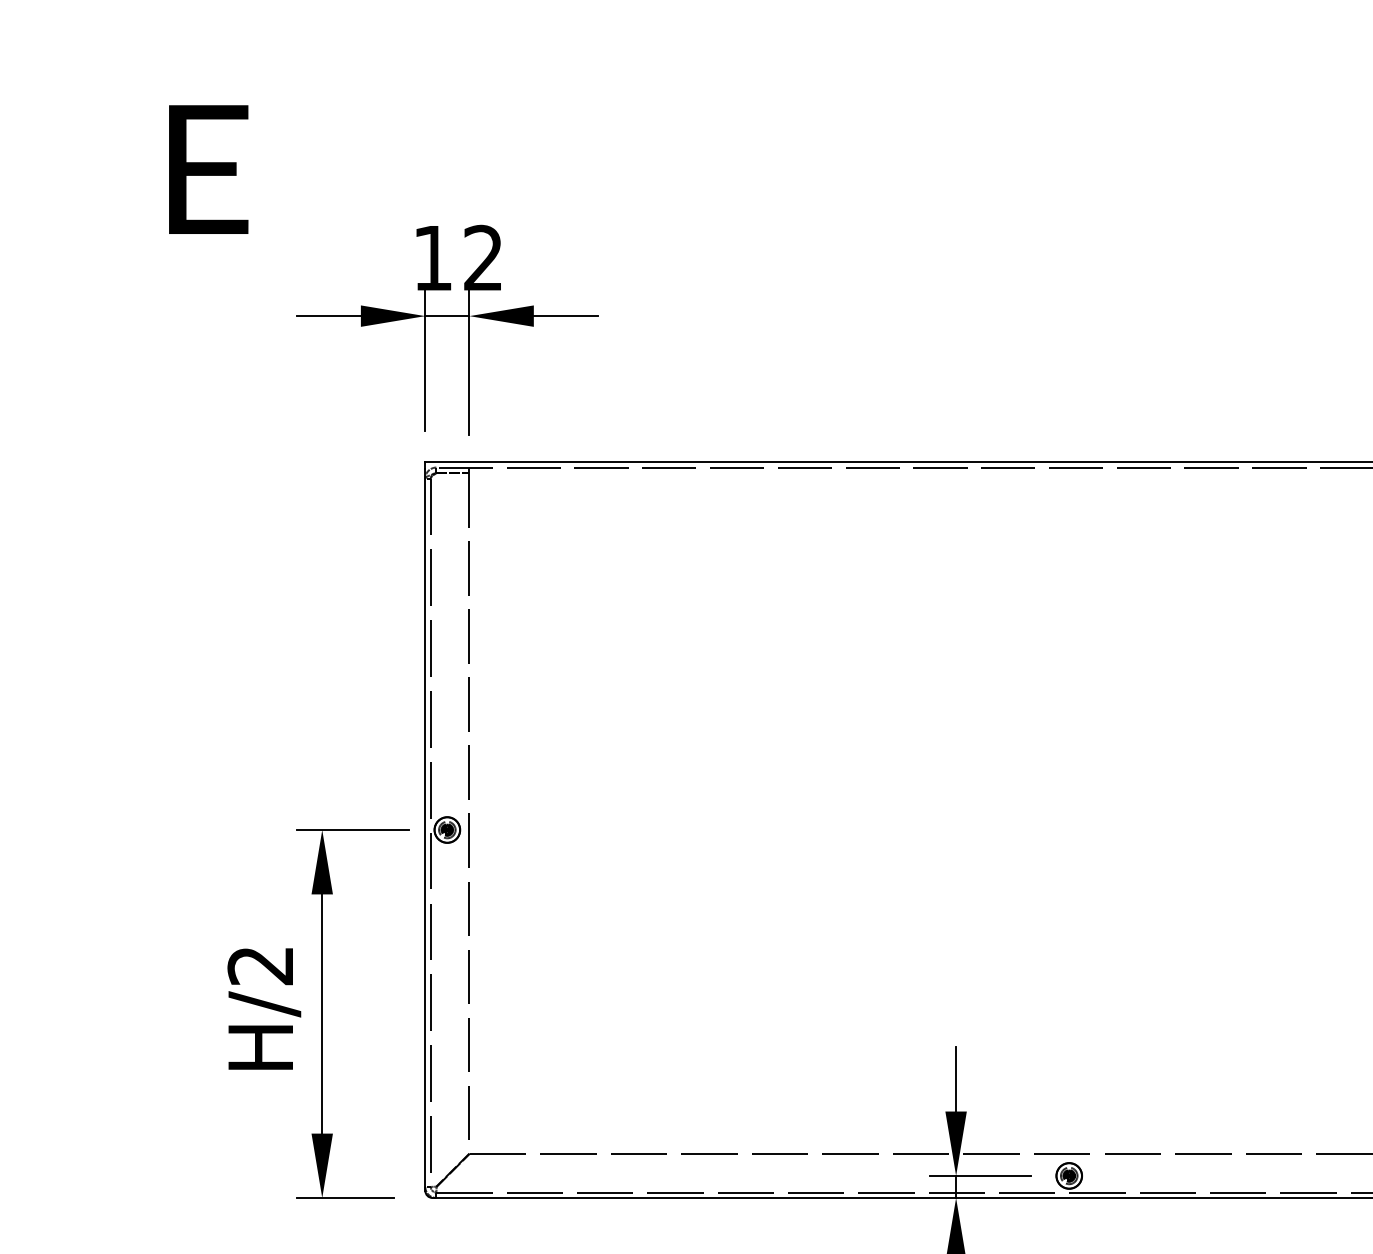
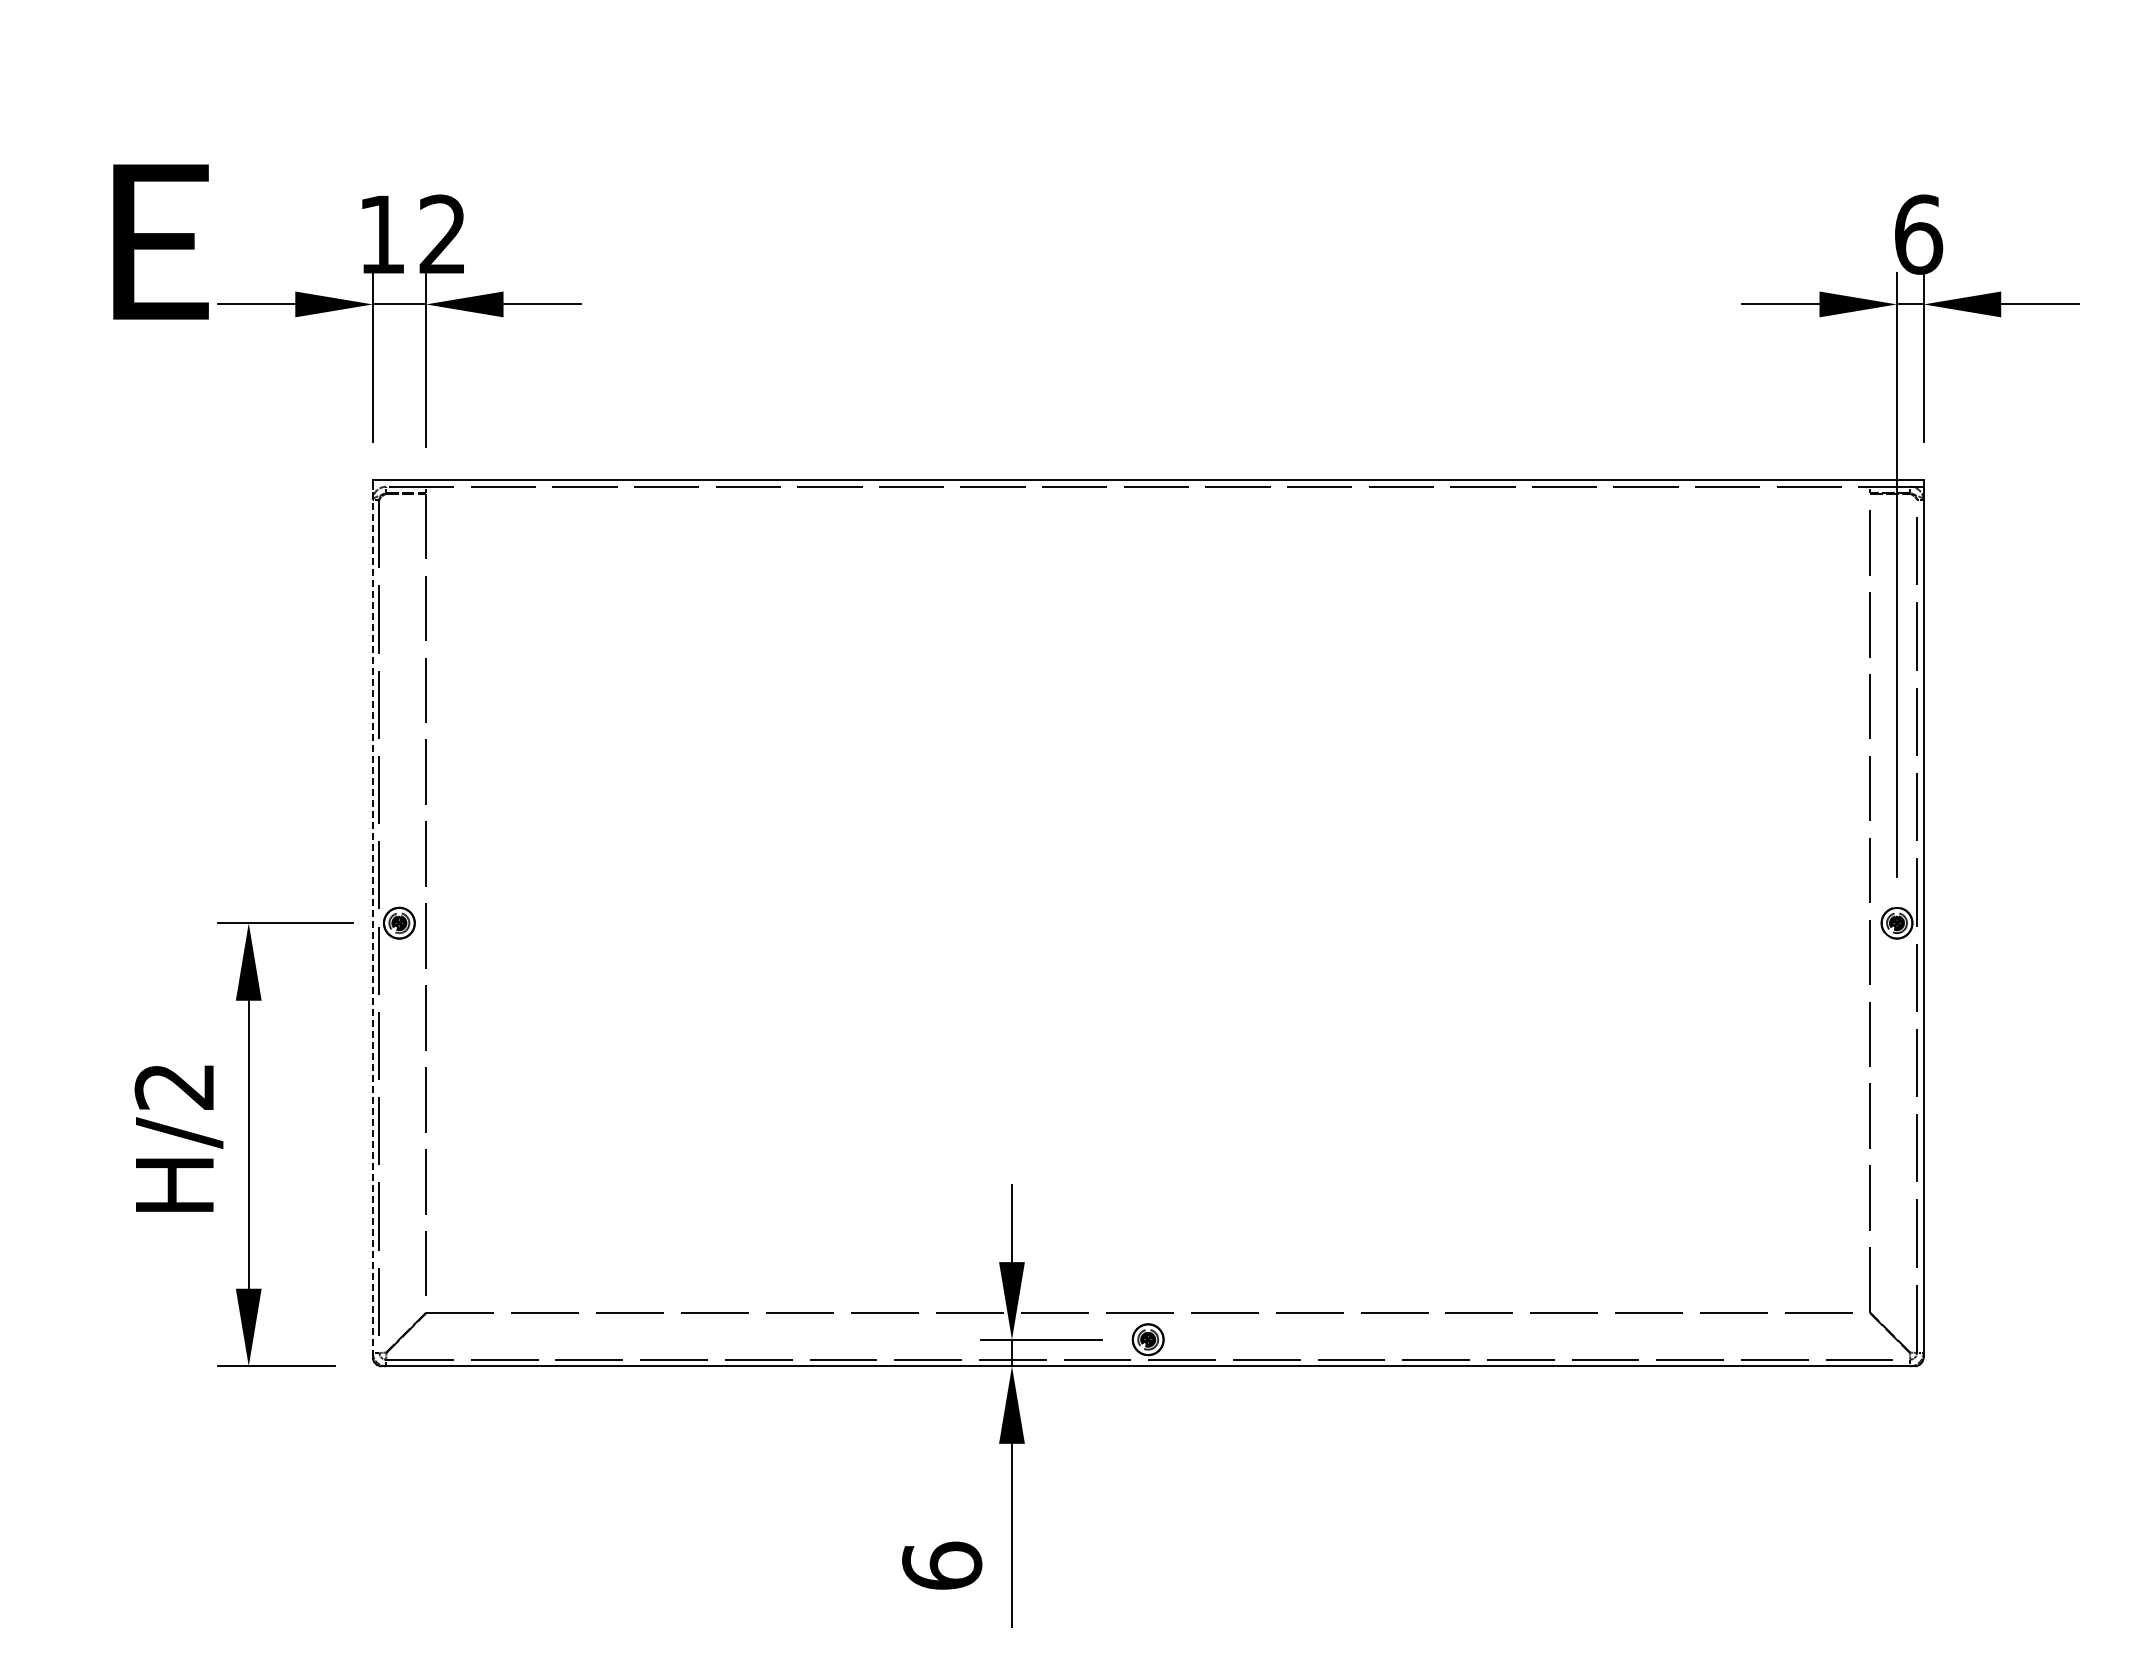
text: (208, 169) -> (160, 241), moved
line: (425, 829) -> (372, 922), solid -> dashed

